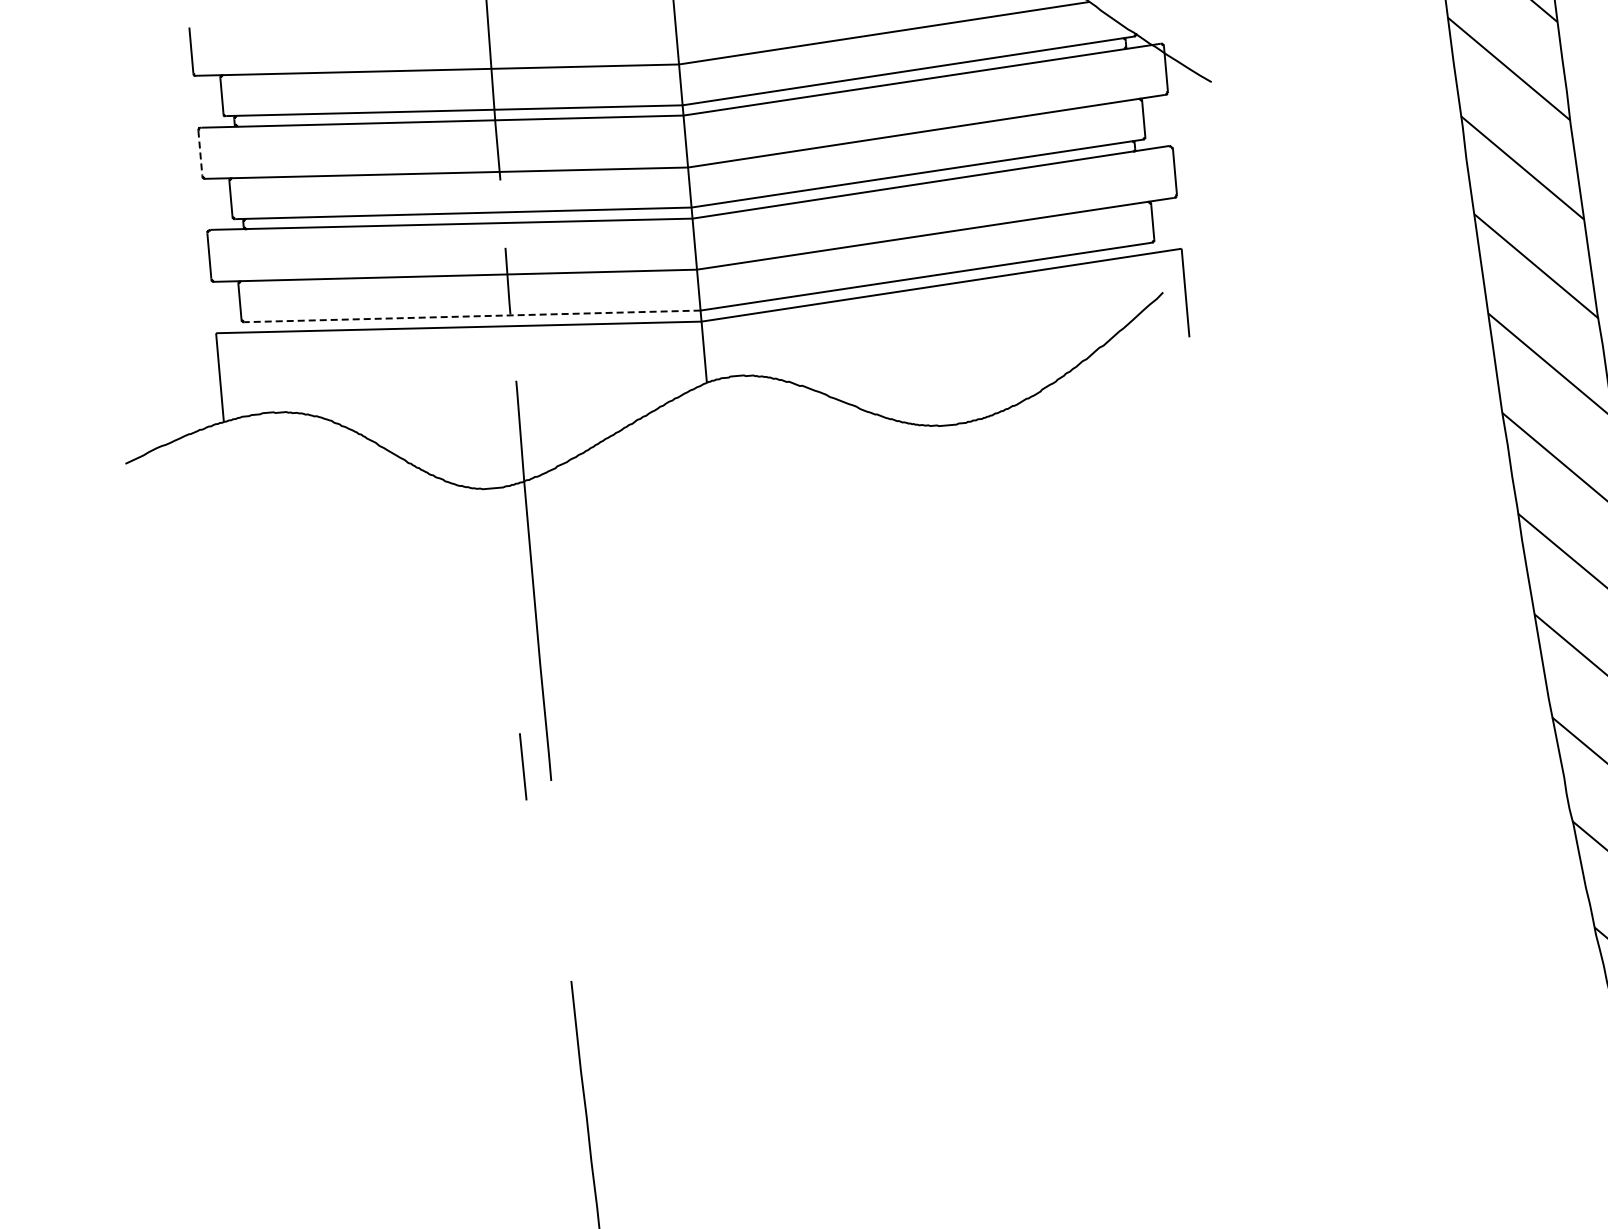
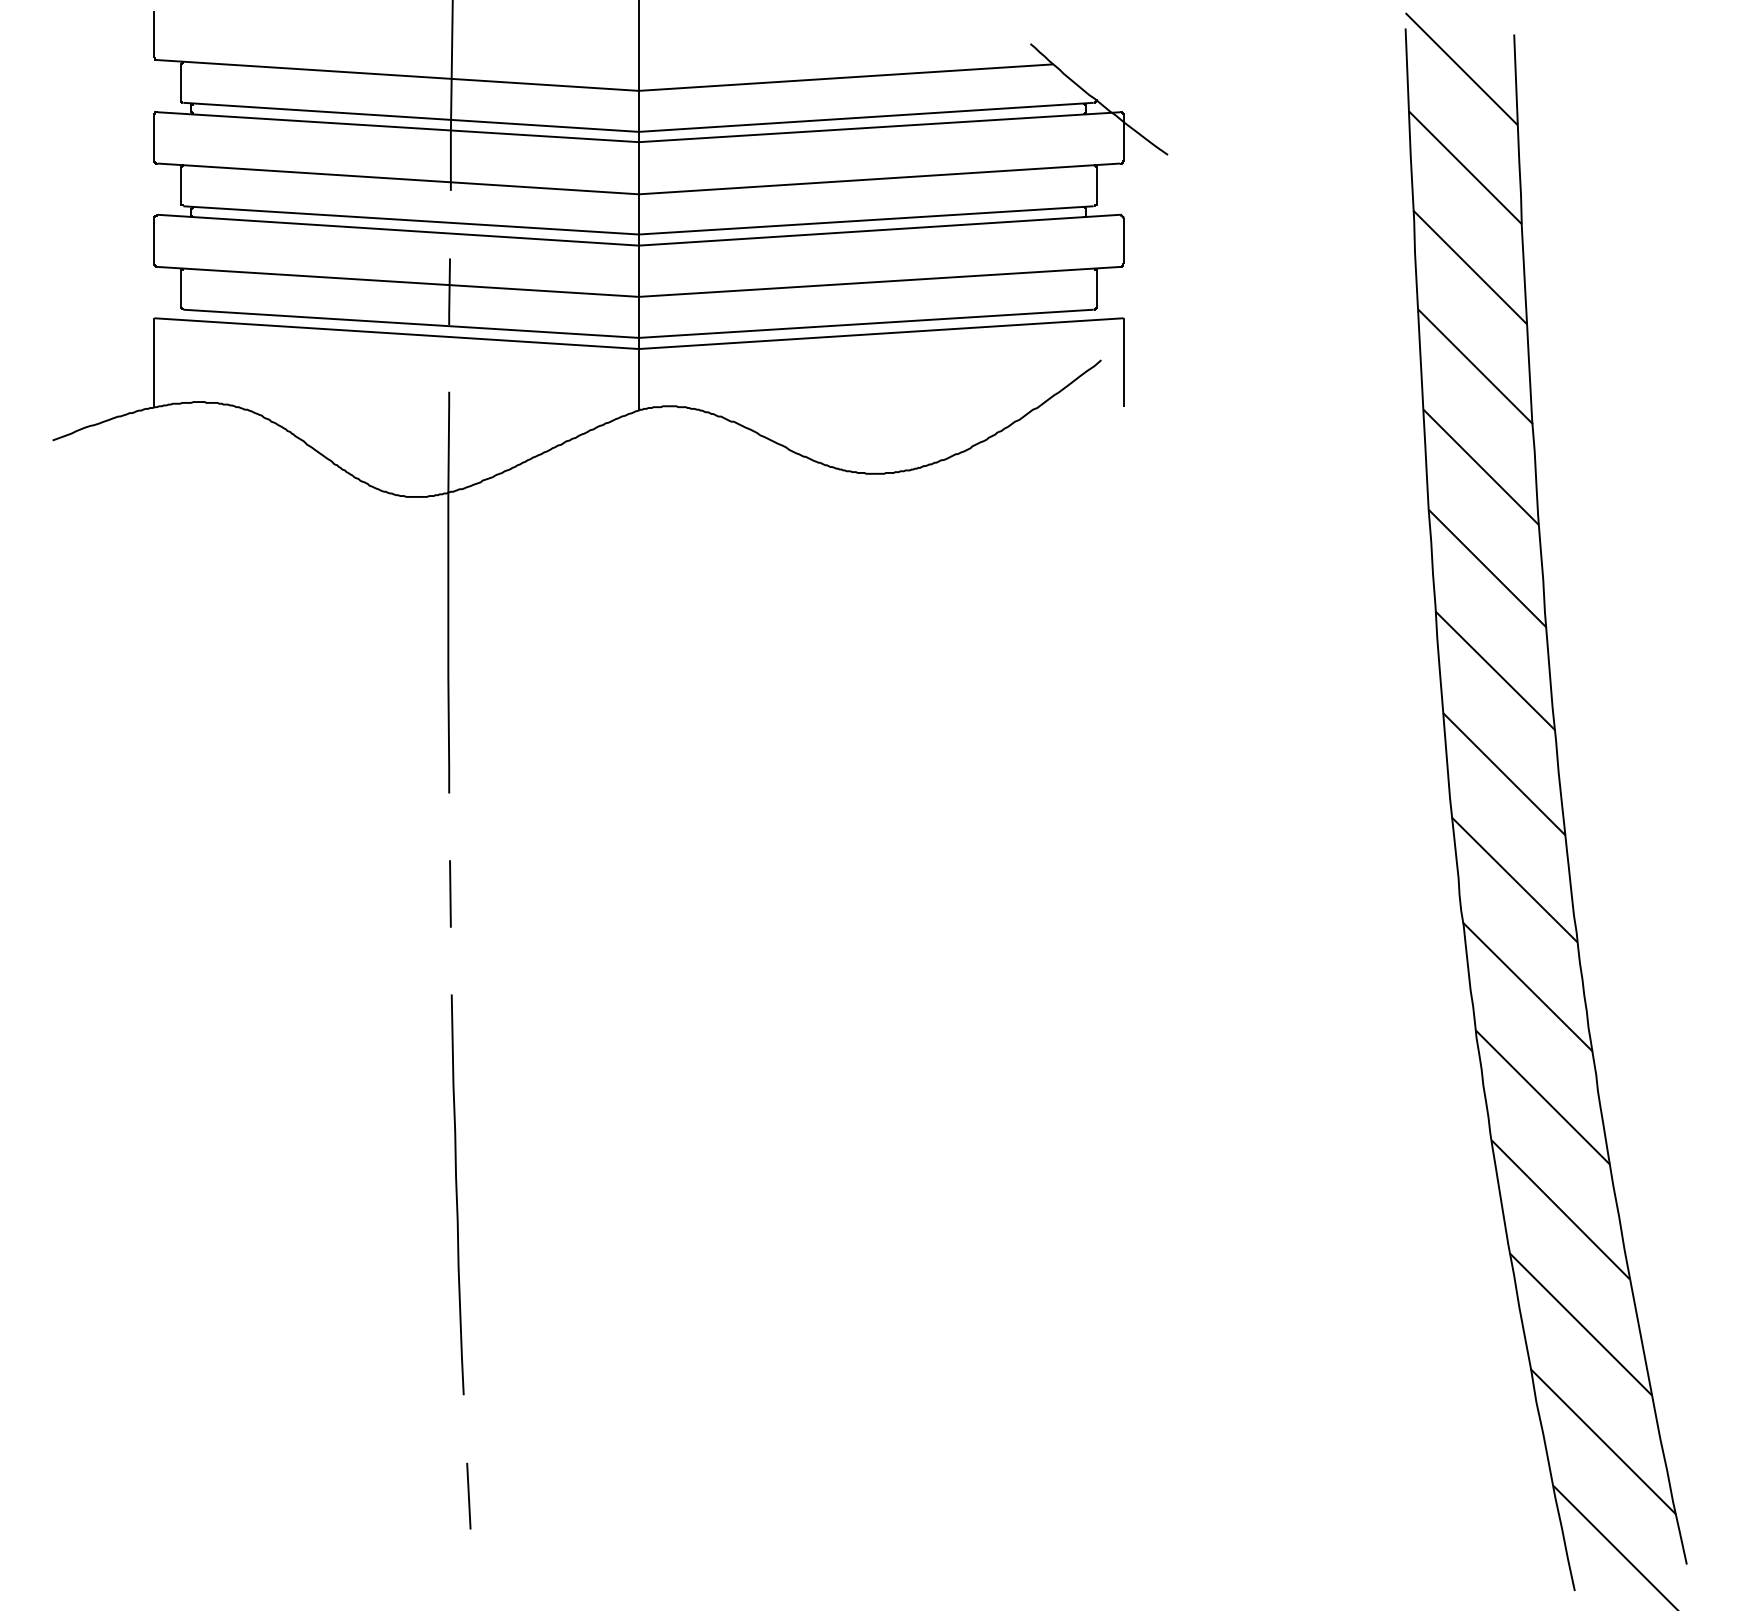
line: (200, 153) -> (154, 137), dashed -> solid
line: (471, 316) -> (410, 323), dashed -> solid
line: (523, 766) -> (450, 893), moved

